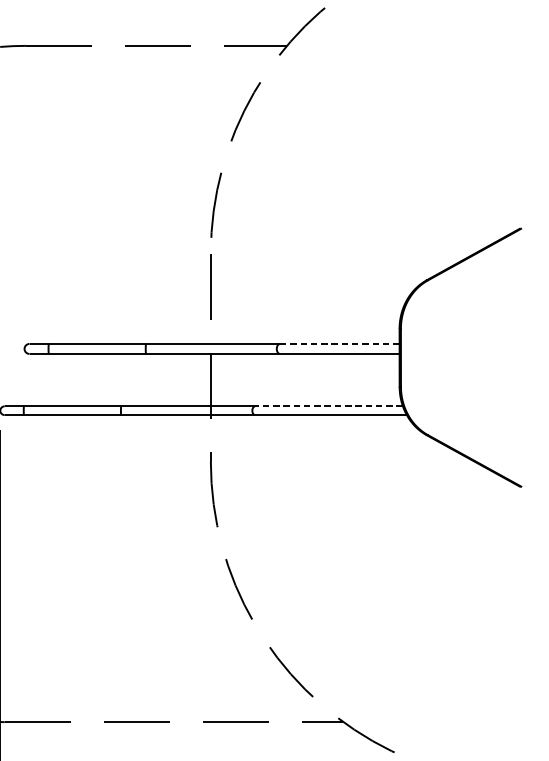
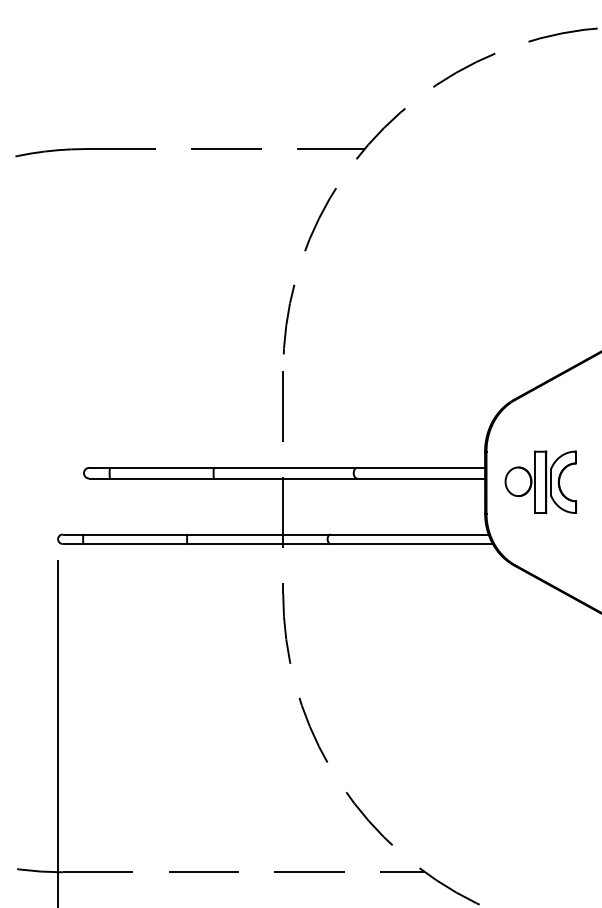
line: (340, 343) -> (421, 467), dashed -> solid
part: (451, 356) -> (540, 481), added
line: (328, 406) -> (409, 534), dashed -> solid

